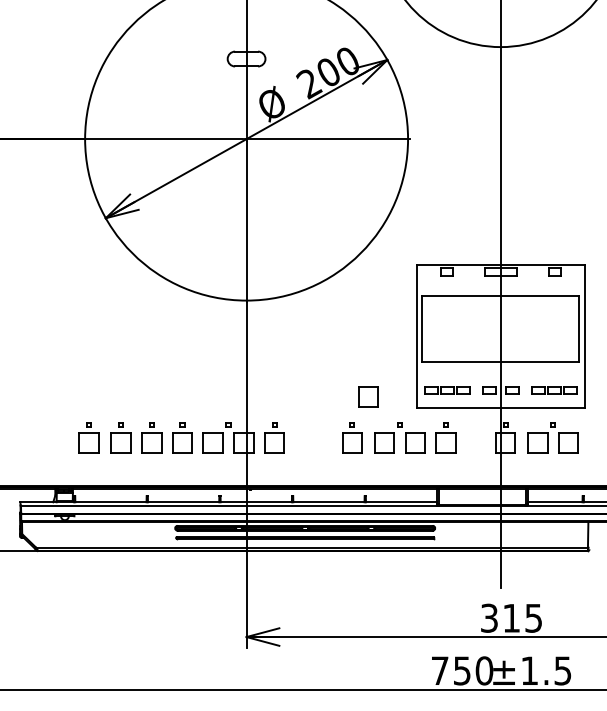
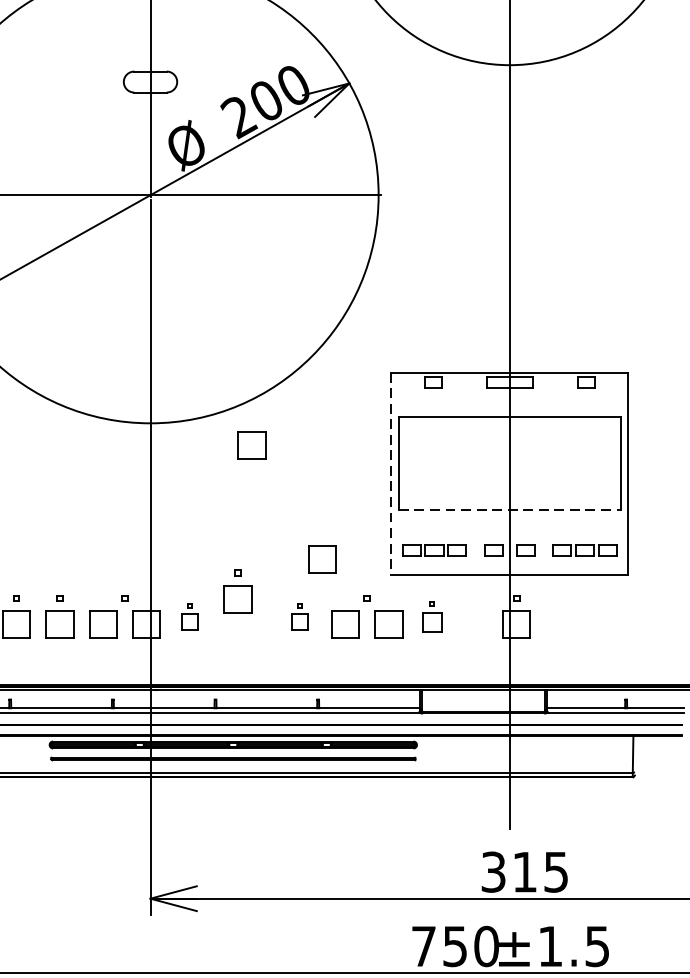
part: (318, 315) -> (252, 444), added
line: (416, 336) -> (390, 474), solid -> dashed
line: (501, 362) -> (510, 510), solid -> dashed
part: (308, 419) -> (237, 591), added
part: (274, 437) -> (189, 616), size x0.6
part: (352, 437) -> (300, 616), size x0.6
part: (445, 437) -> (431, 616), size x0.7
part: (552, 437) -> (582, 616), removed

